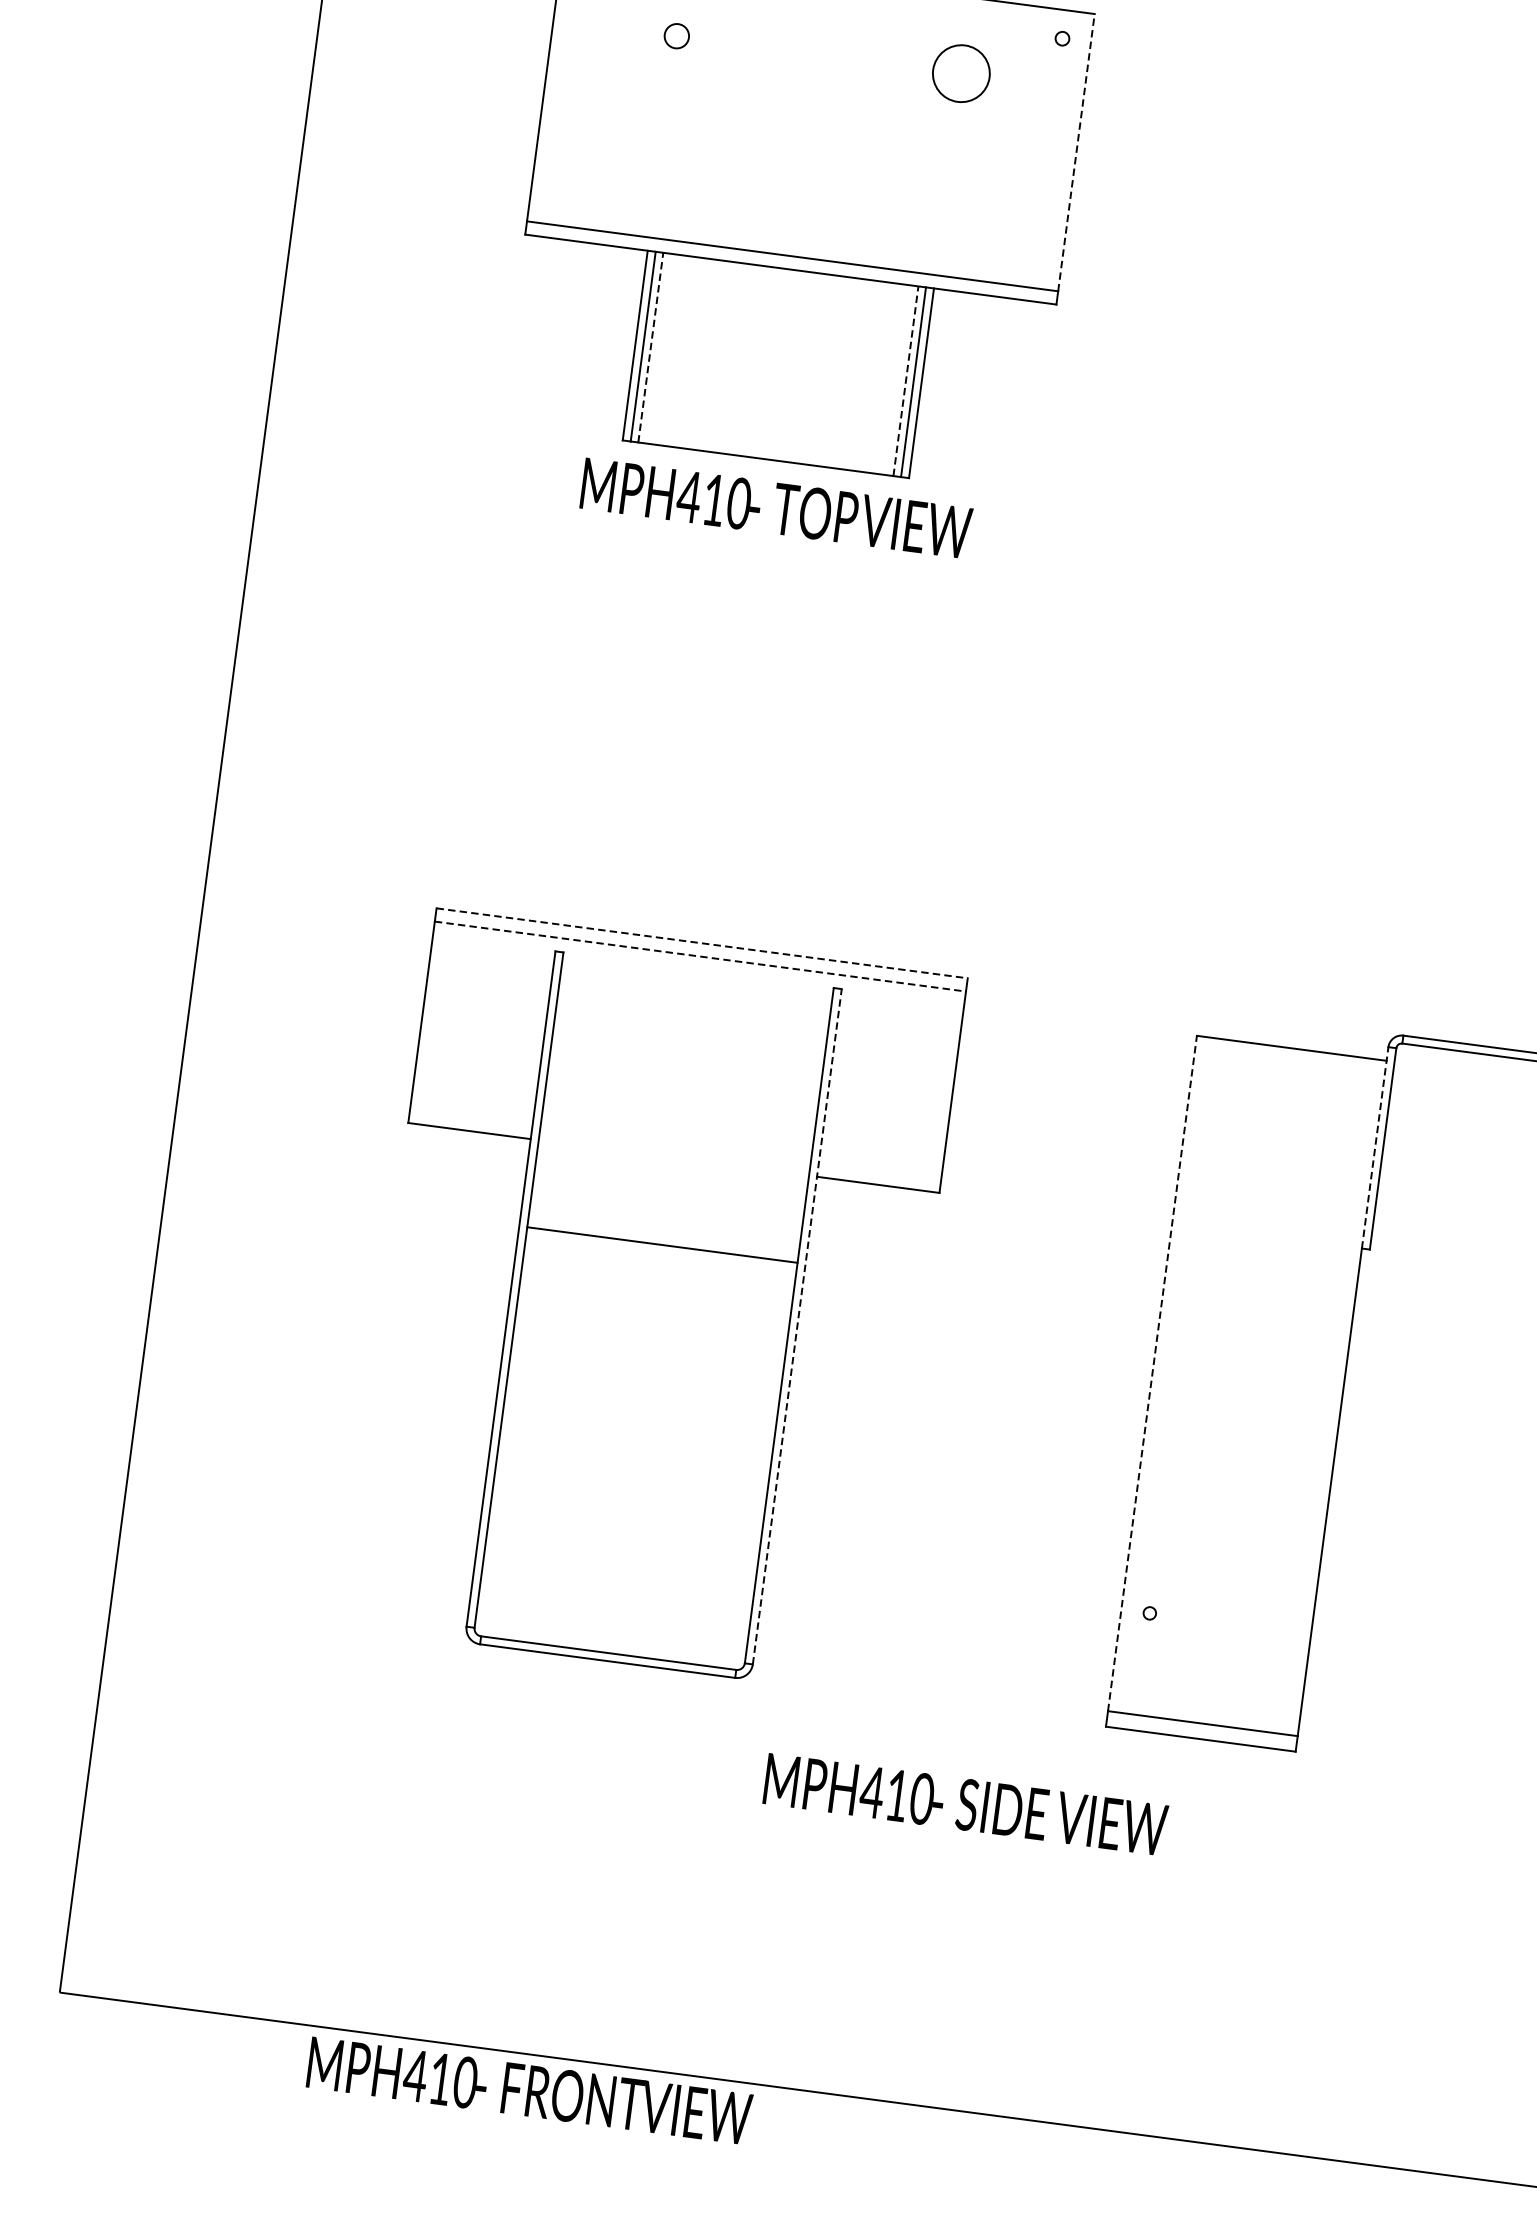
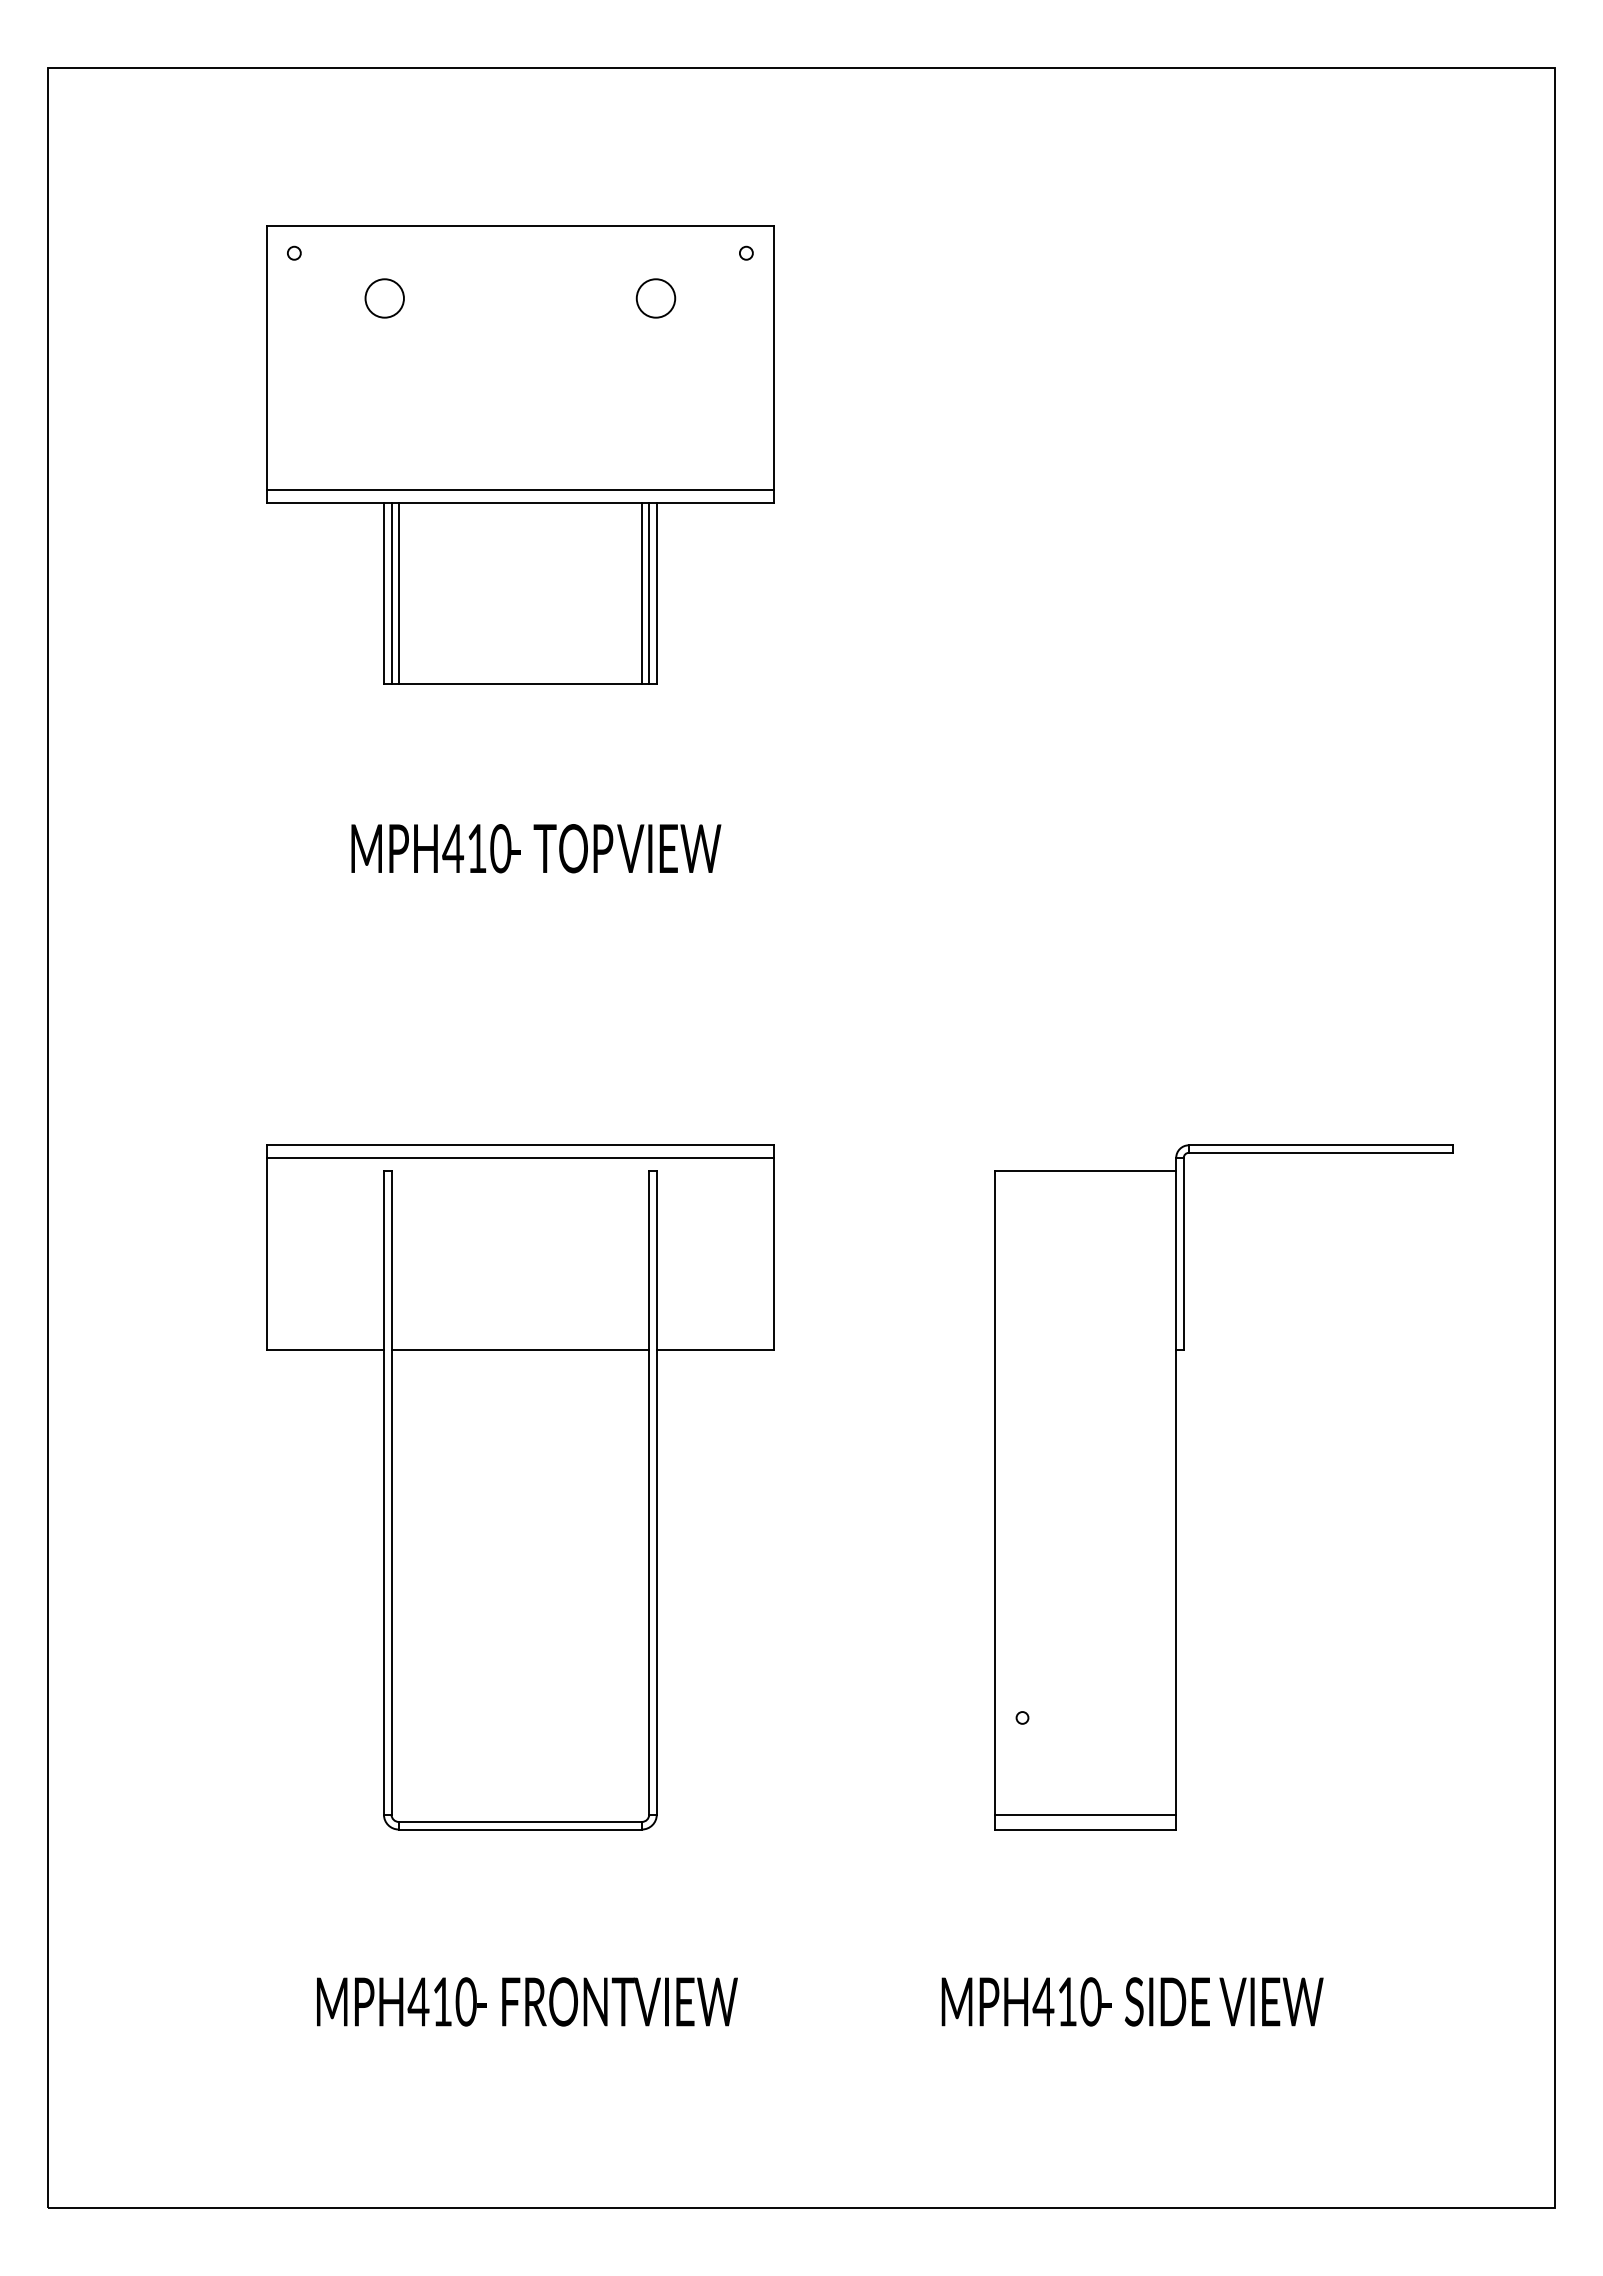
circle: (676, 36) -> (384, 298), size x1.67
circle: (960, 73) -> (655, 298), size x0.71
line: (1076, 151) -> (773, 357), dashed -> solid
line: (650, 347) -> (398, 593), dashed -> solid
line: (905, 381) -> (641, 593), dashed -> solid
text: (776, 508) -> (536, 848), moved
line: (702, 943) -> (520, 1145), dashed -> solid
line: (700, 956) -> (520, 1157), dashed -> solid
line: (1375, 1147) -> (1176, 1253), dashed -> solid
line: (662, 1244) -> (520, 1349), moved
line: (797, 1326) -> (656, 1492), dashed -> solid
line: (1152, 1373) -> (995, 1492), dashed -> solid
text: (965, 1804) -> (1132, 2001), moved
text: (529, 2090) -> (527, 2001), moved

